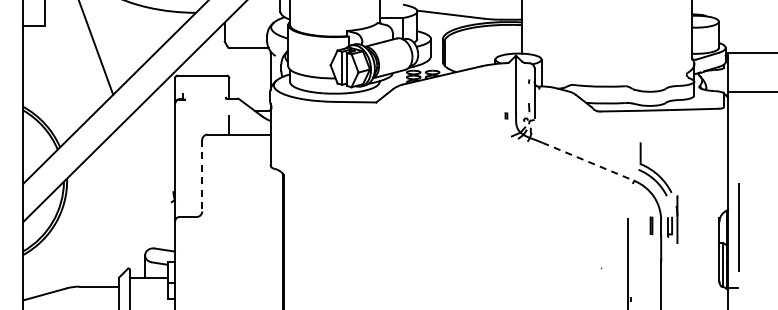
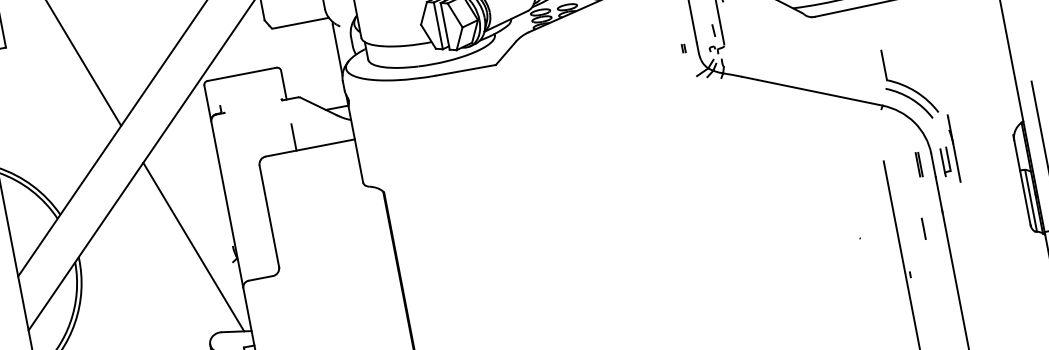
line: (588, 161) -> (812, 90), dashed -> solid
line: (202, 176) -> (269, 217), dashed -> solid
line: (146, 186) -> (193, 246), added
line: (646, 269) -> (924, 227), added

